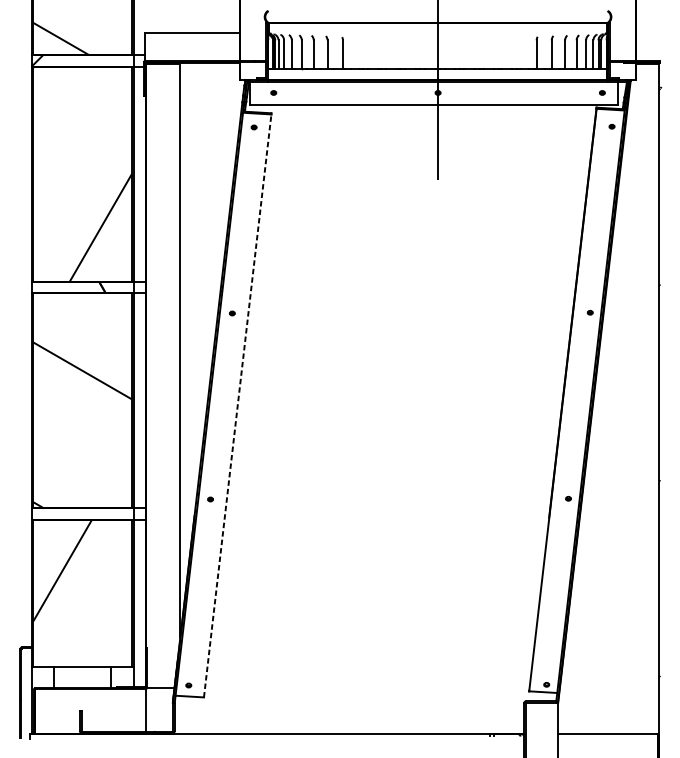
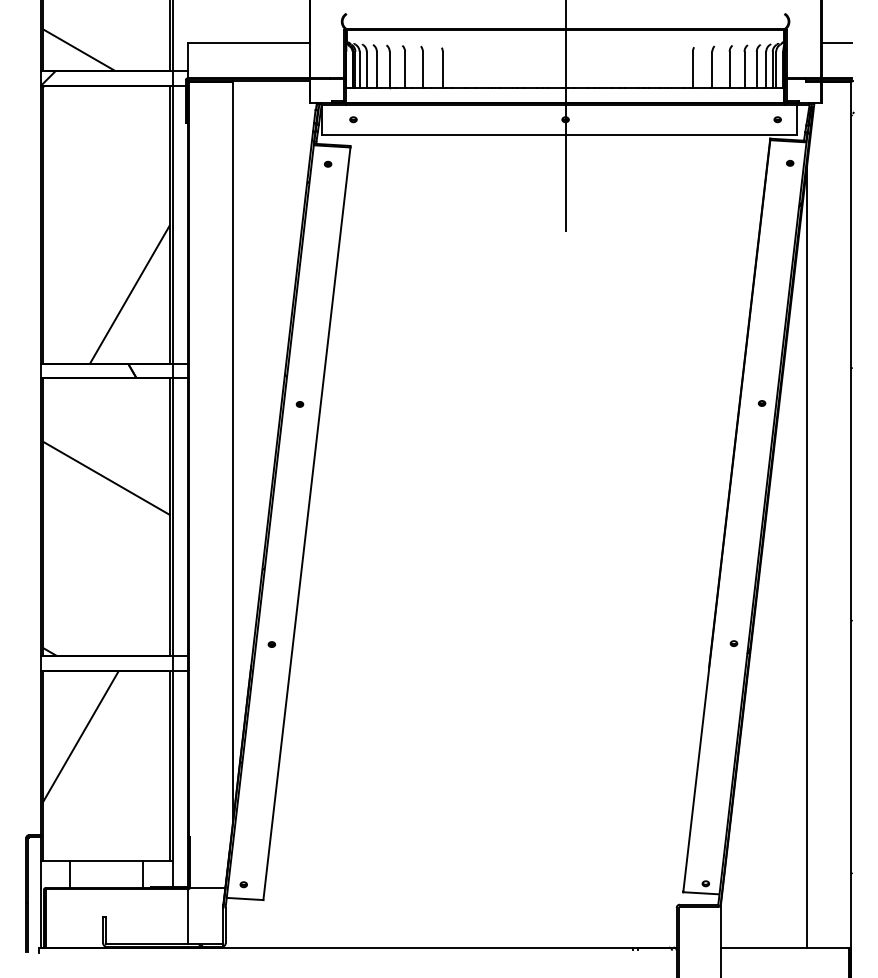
line: (647, 33) -> (836, 42), added
line: (237, 405) -> (306, 523), dashed -> solid
line: (625, 430) -> (807, 555), added

